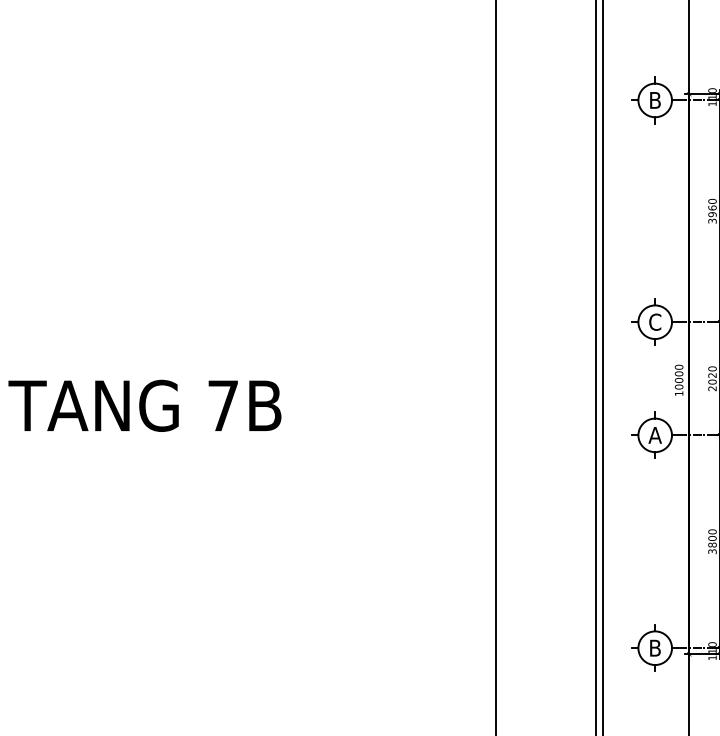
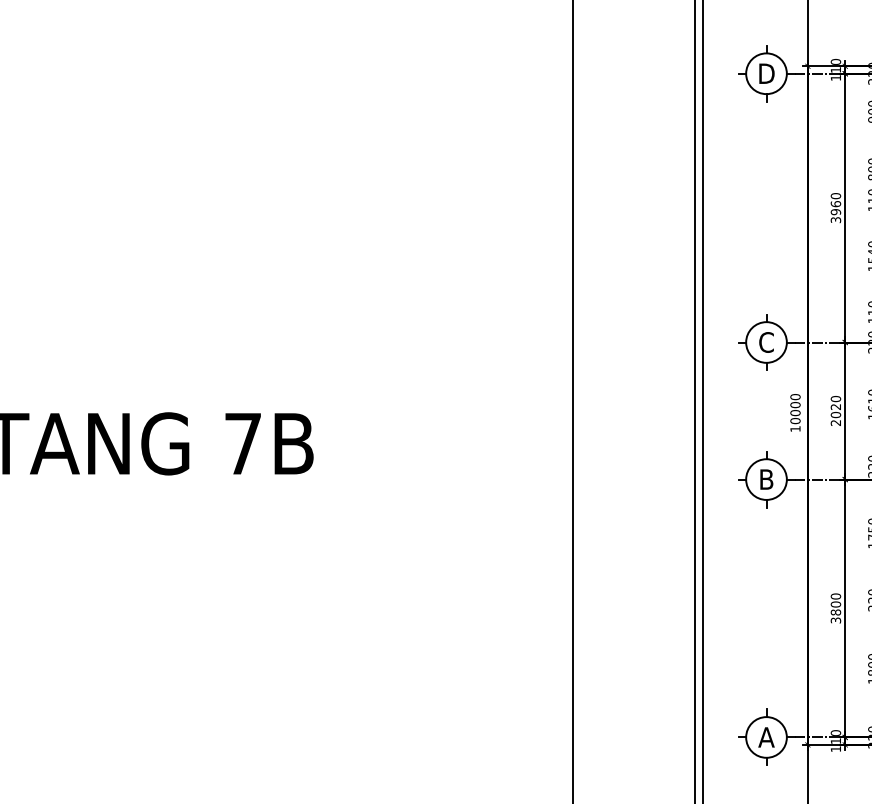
text: (655, 100) -> (766, 73), B -> D
text: (654, 435) -> (765, 479), A -> B
text: (654, 647) -> (765, 736), B -> A

